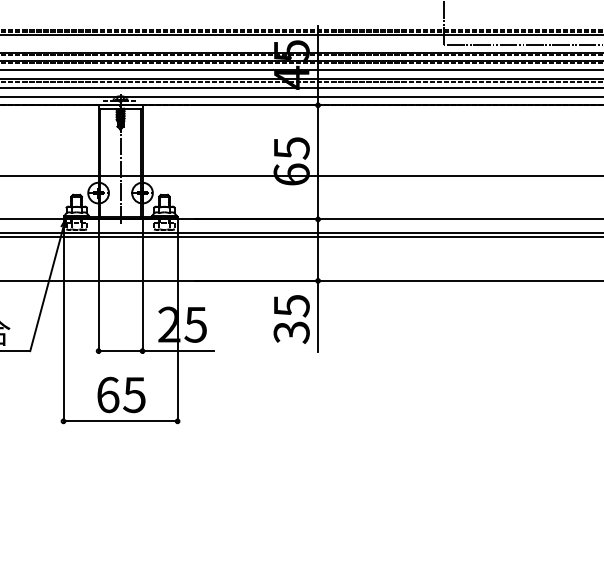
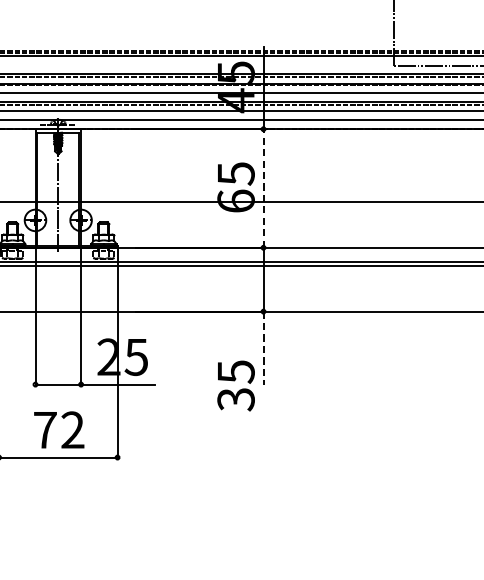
line: (318, 161) -> (263, 187), solid -> dashed
line: (318, 316) -> (263, 348), solid -> dashed
text: (291, 319) -> (235, 386), moved
text: (121, 394) -> (59, 429), 65 -> 72

